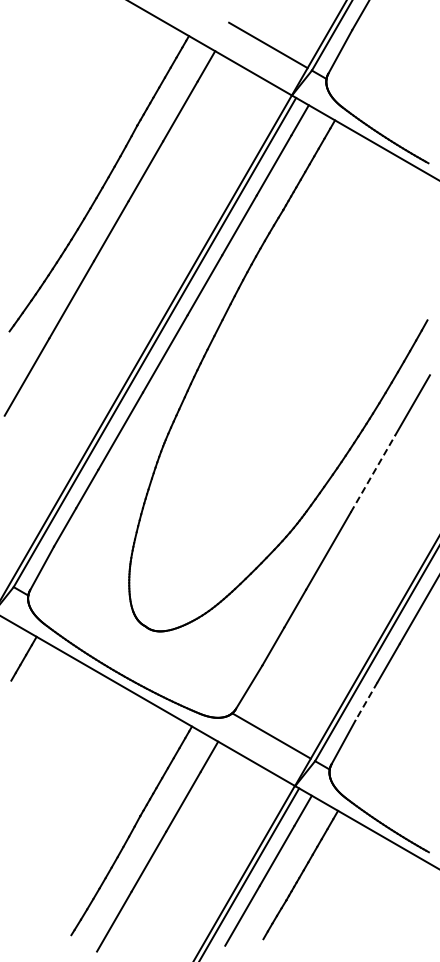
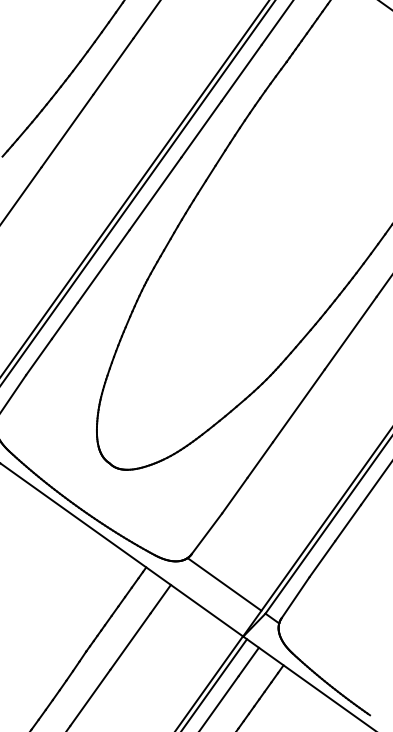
line: (373, 473) -> (351, 332), dashed -> solid
line: (366, 701) -> (322, 559), dashed -> solid

